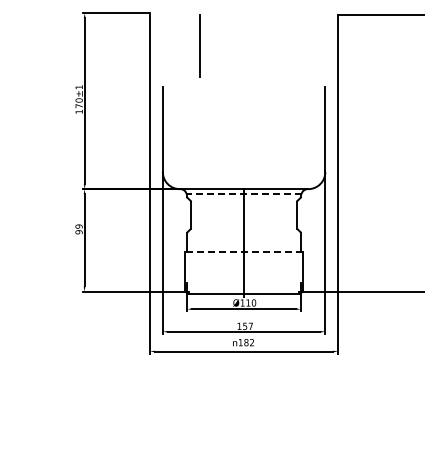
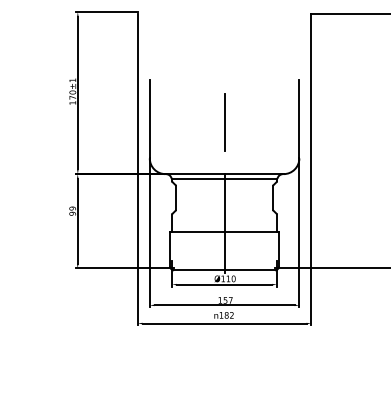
line: (199, 45) -> (224, 121), moved
line: (243, 194) -> (224, 179), dashed -> solid
line: (244, 252) -> (224, 232), dashed -> solid

